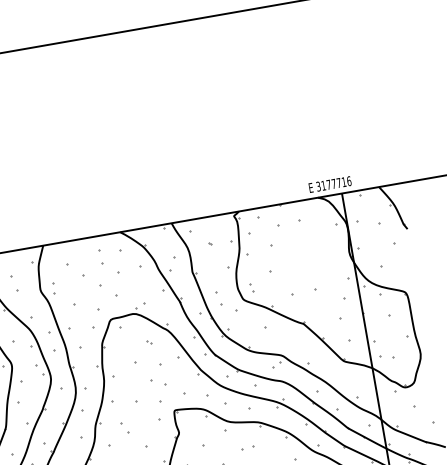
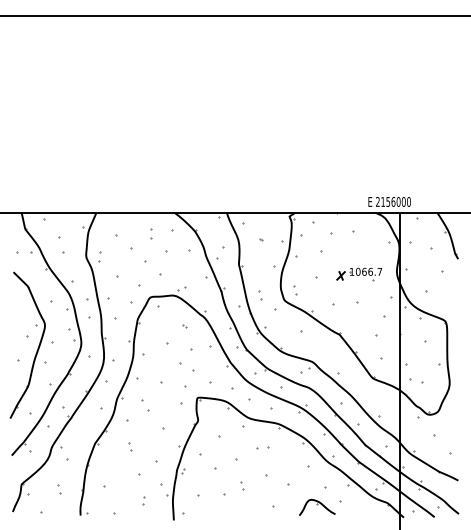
text: (333, 183) -> (393, 201), 3177716 -> 2156000
part: (100, 256) -> (151, 233), size x0.62
part: (311, 261) -> (358, 274), added
part: (219, 298) -> (260, 295), size x0.62

